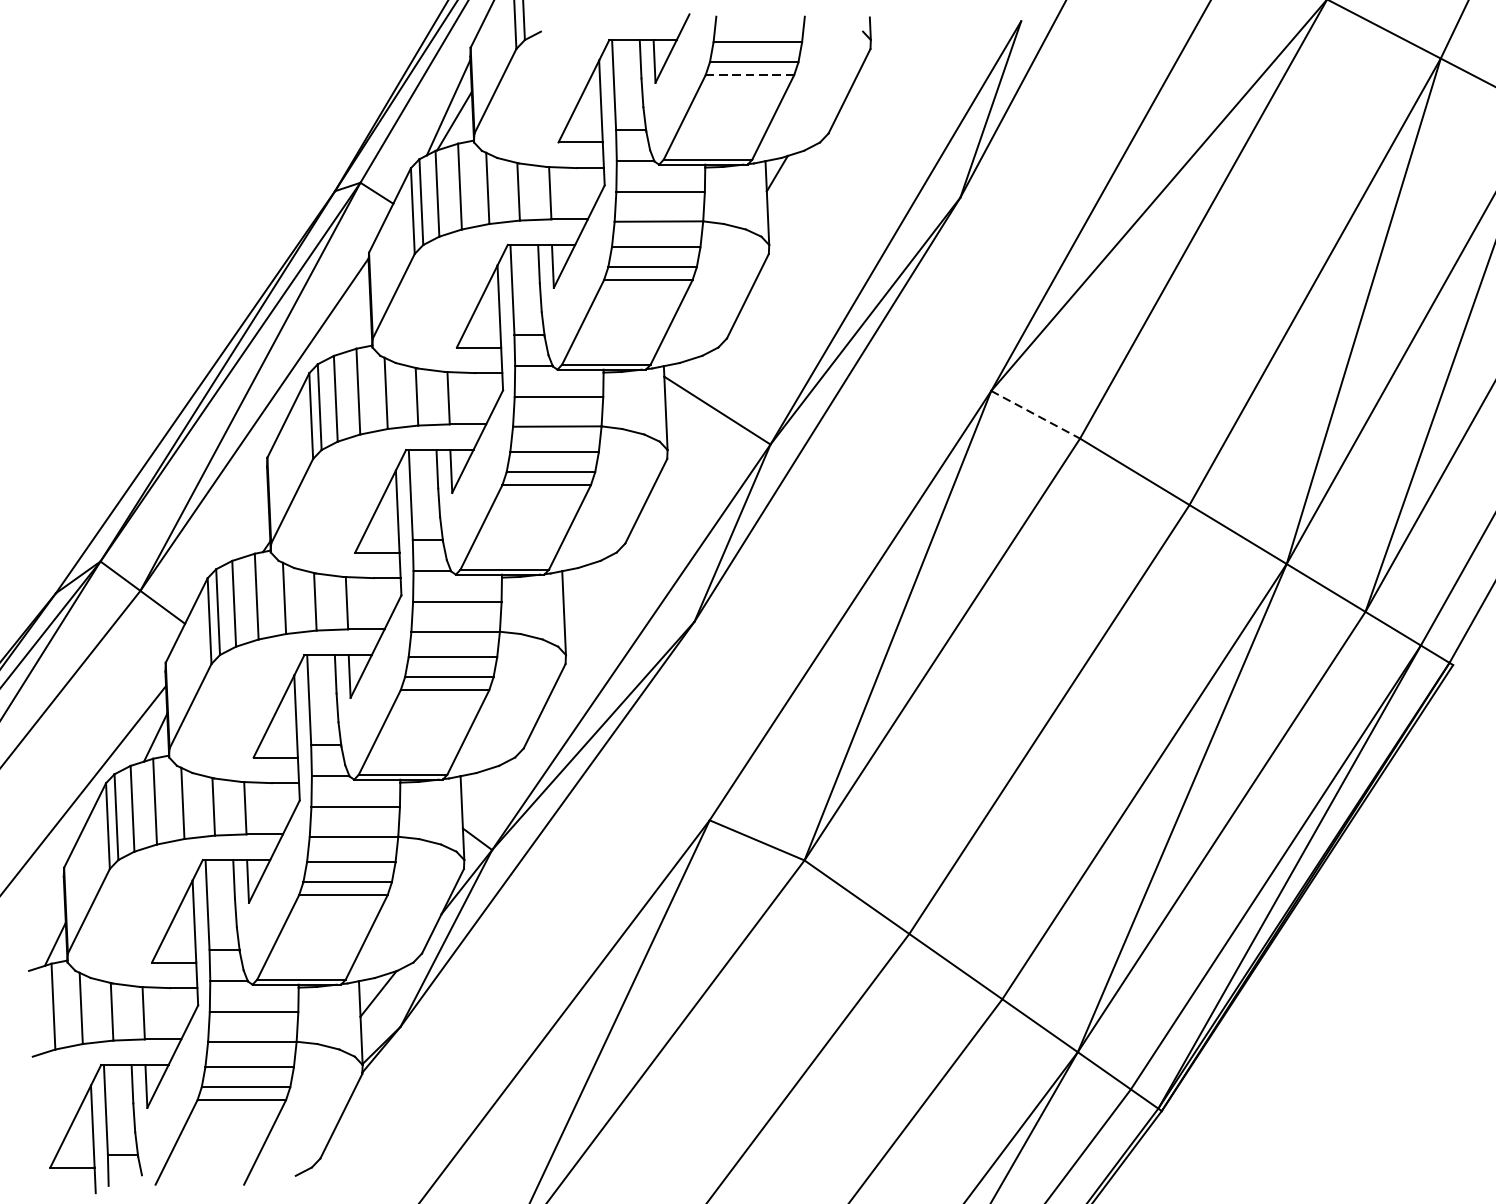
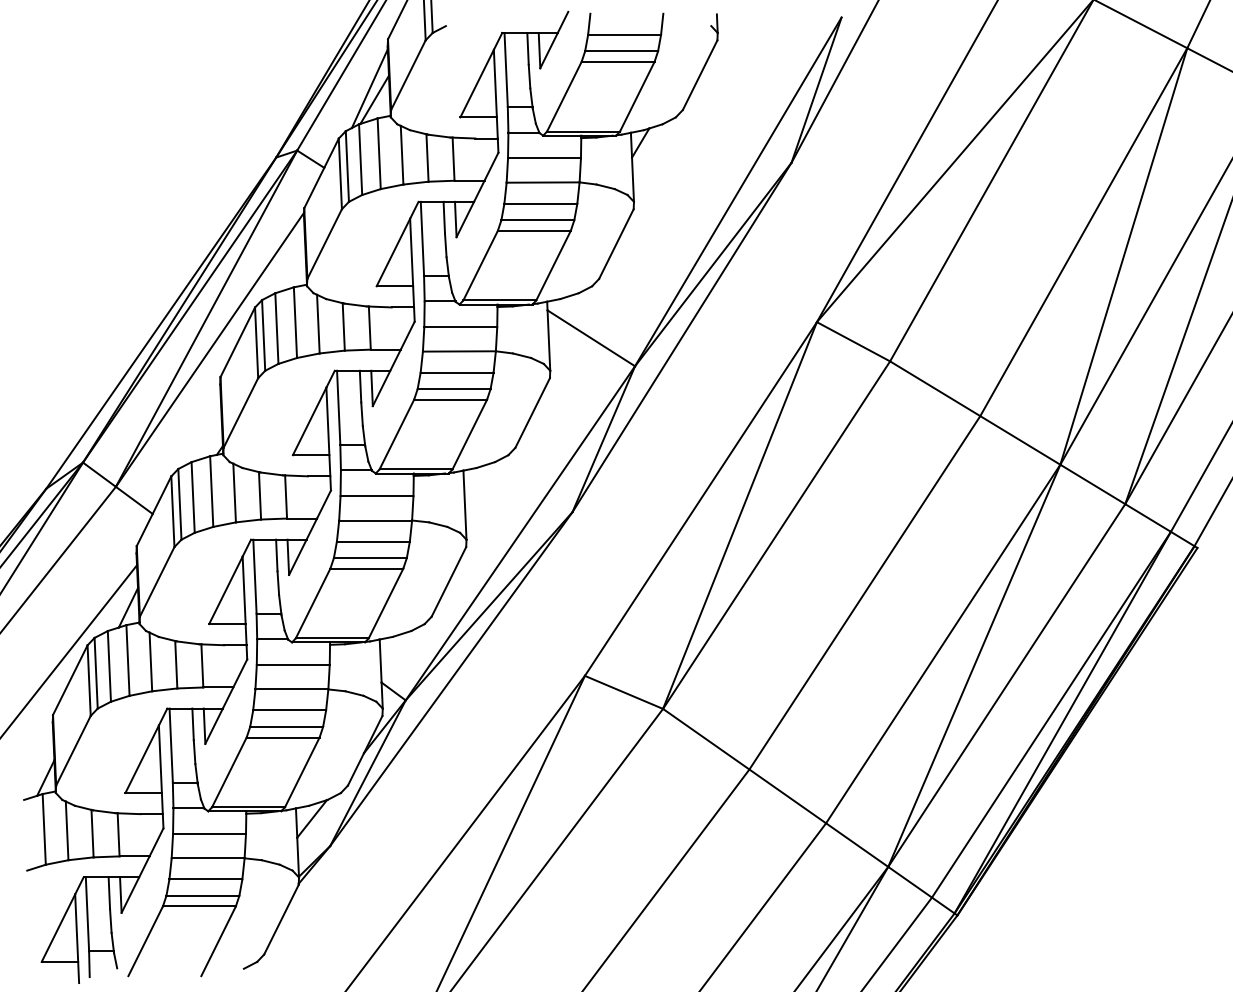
line: (750, 74) -> (618, 61), dashed -> solid
line: (1035, 414) -> (853, 341), dashed -> solid

